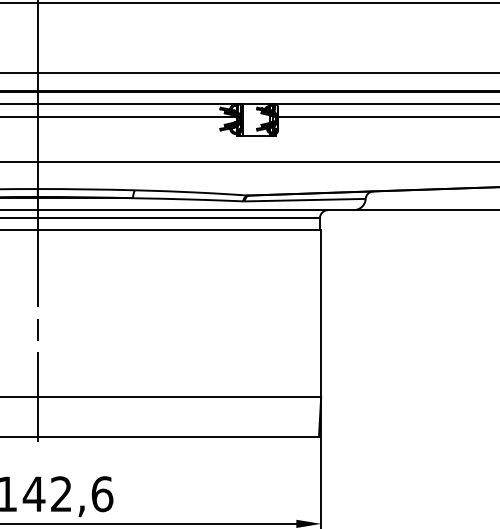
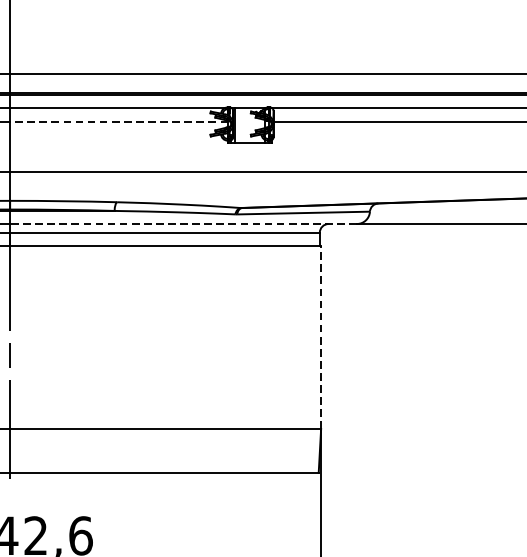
line: (136, 116) -> (118, 121), solid -> dashed
line: (195, 210) -> (183, 224), solid -> dashed
line: (321, 312) -> (321, 336), solid -> dashed

